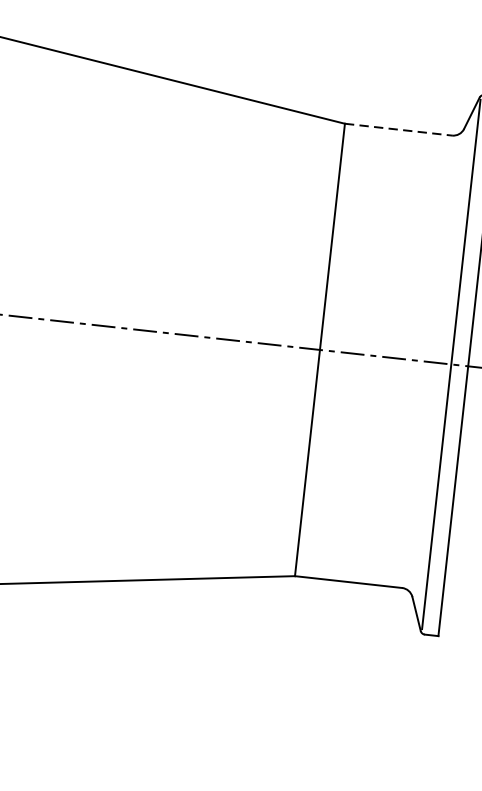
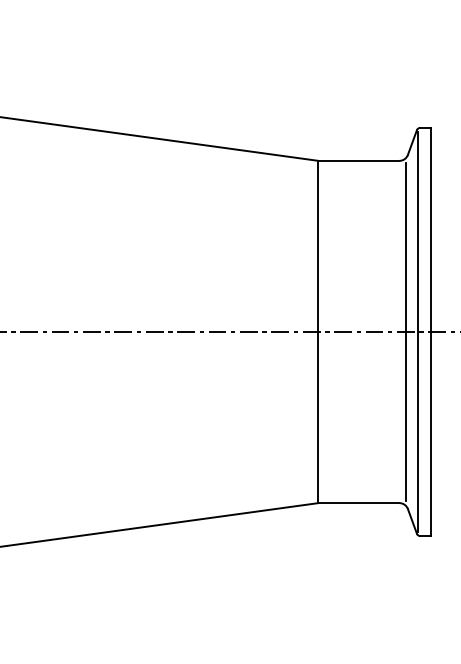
line: (397, 129) -> (358, 160), dashed -> solid
line: (435, 362) -> (405, 331), added

